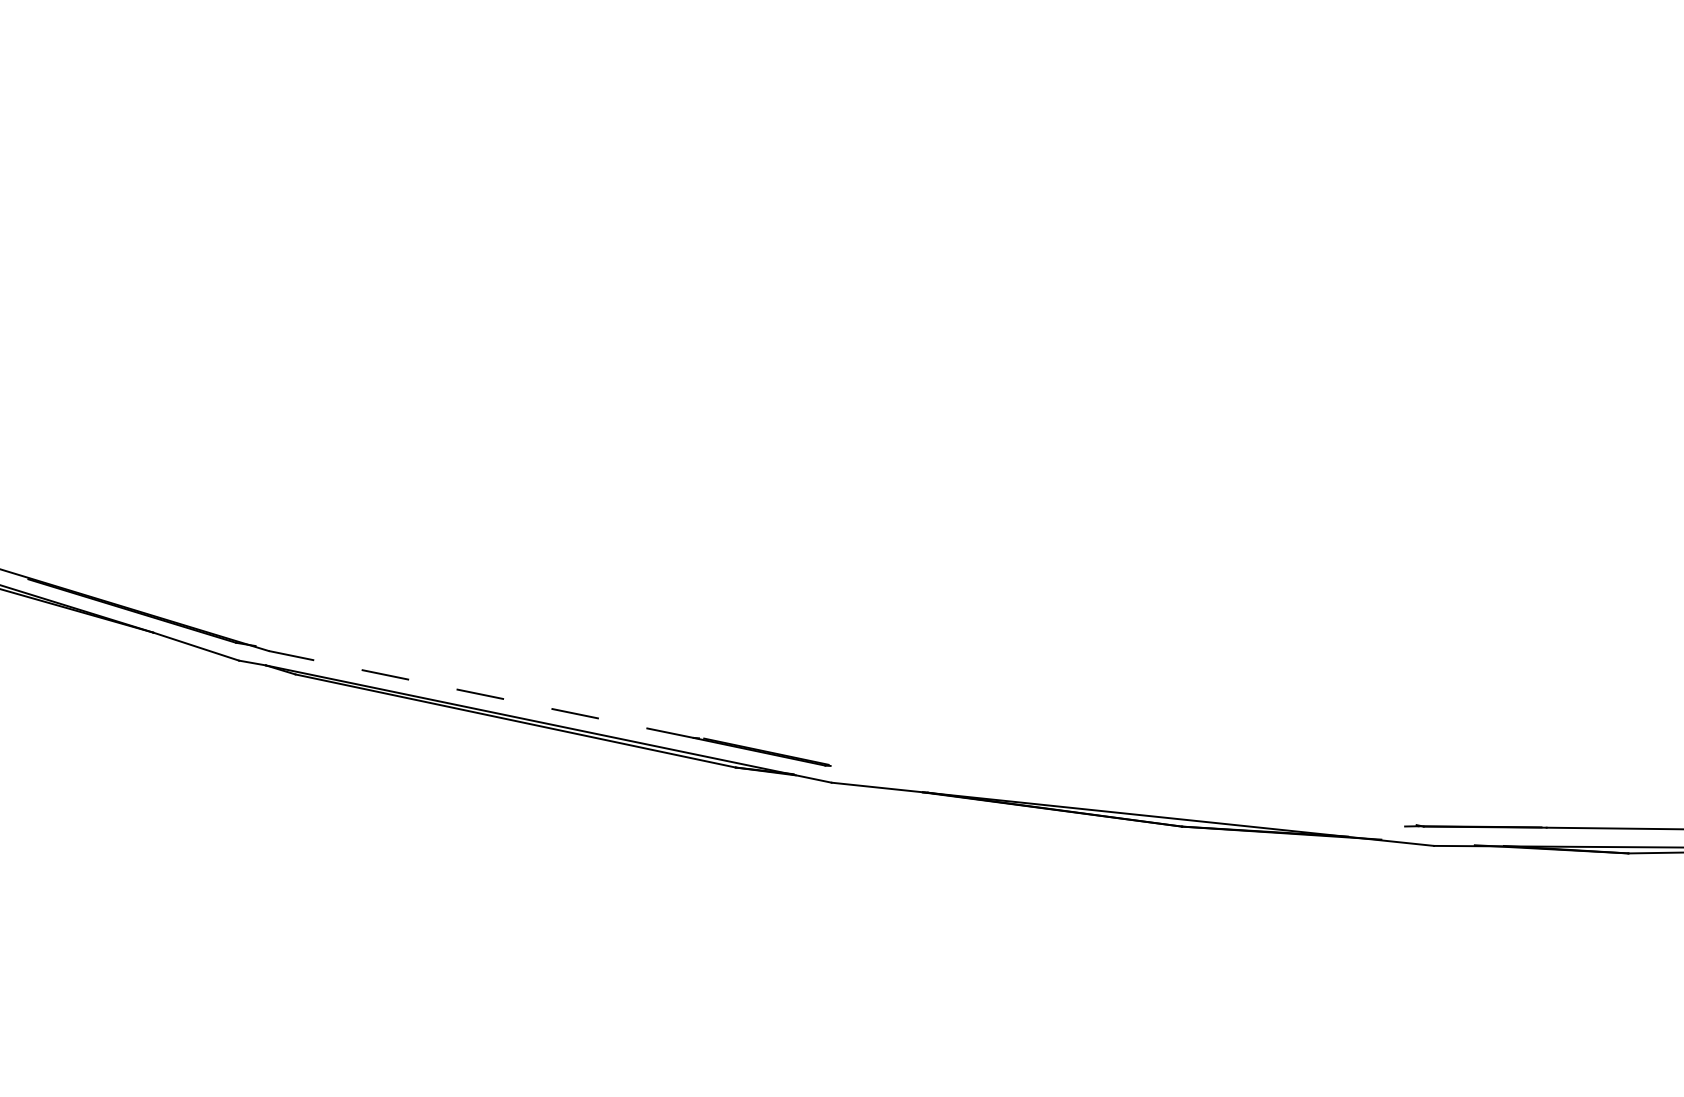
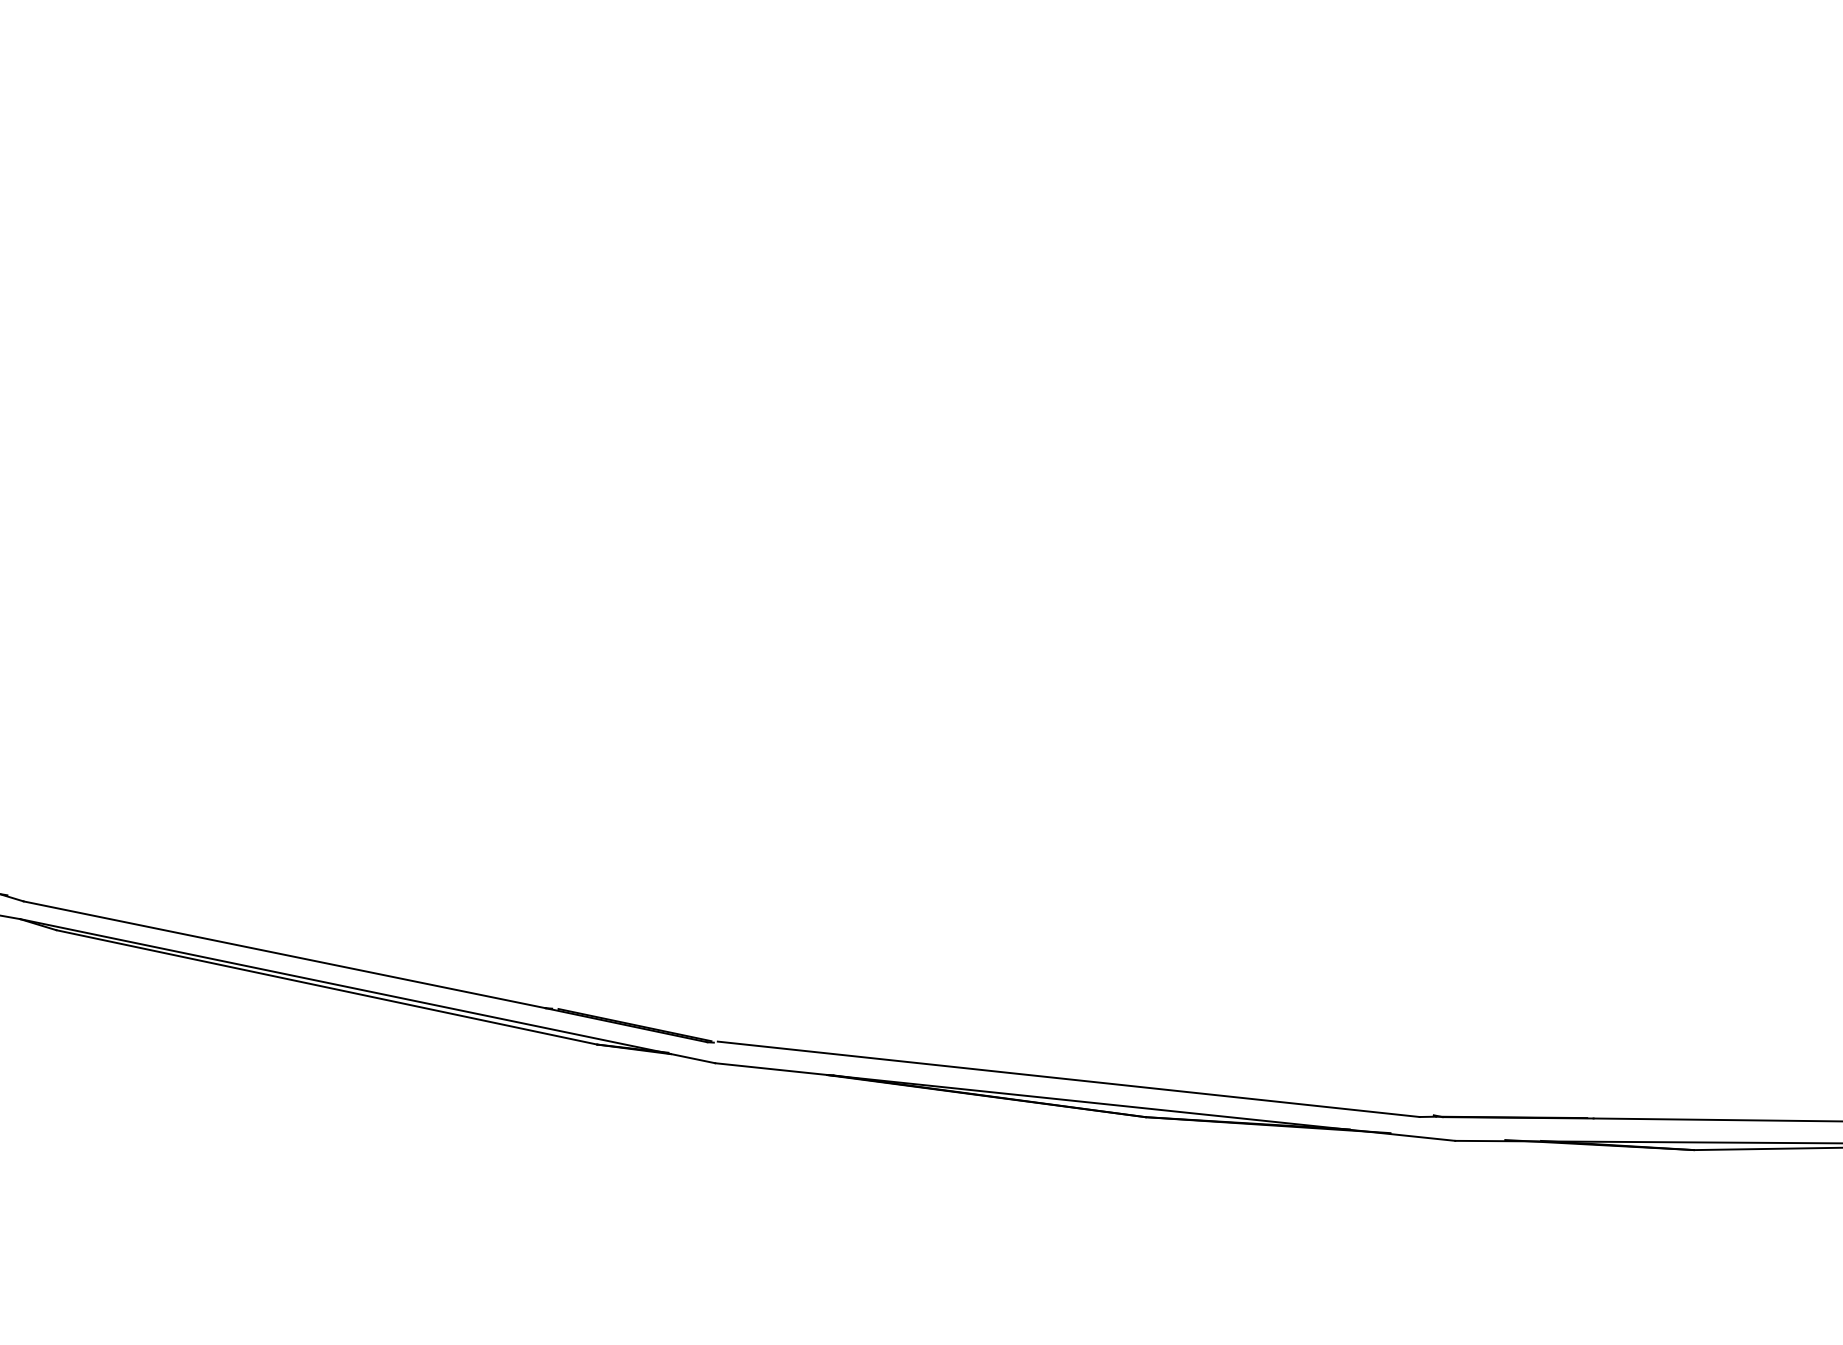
line: (481, 694) -> (284, 954), dashed -> solid
line: (1119, 795) -> (1068, 1078), added

